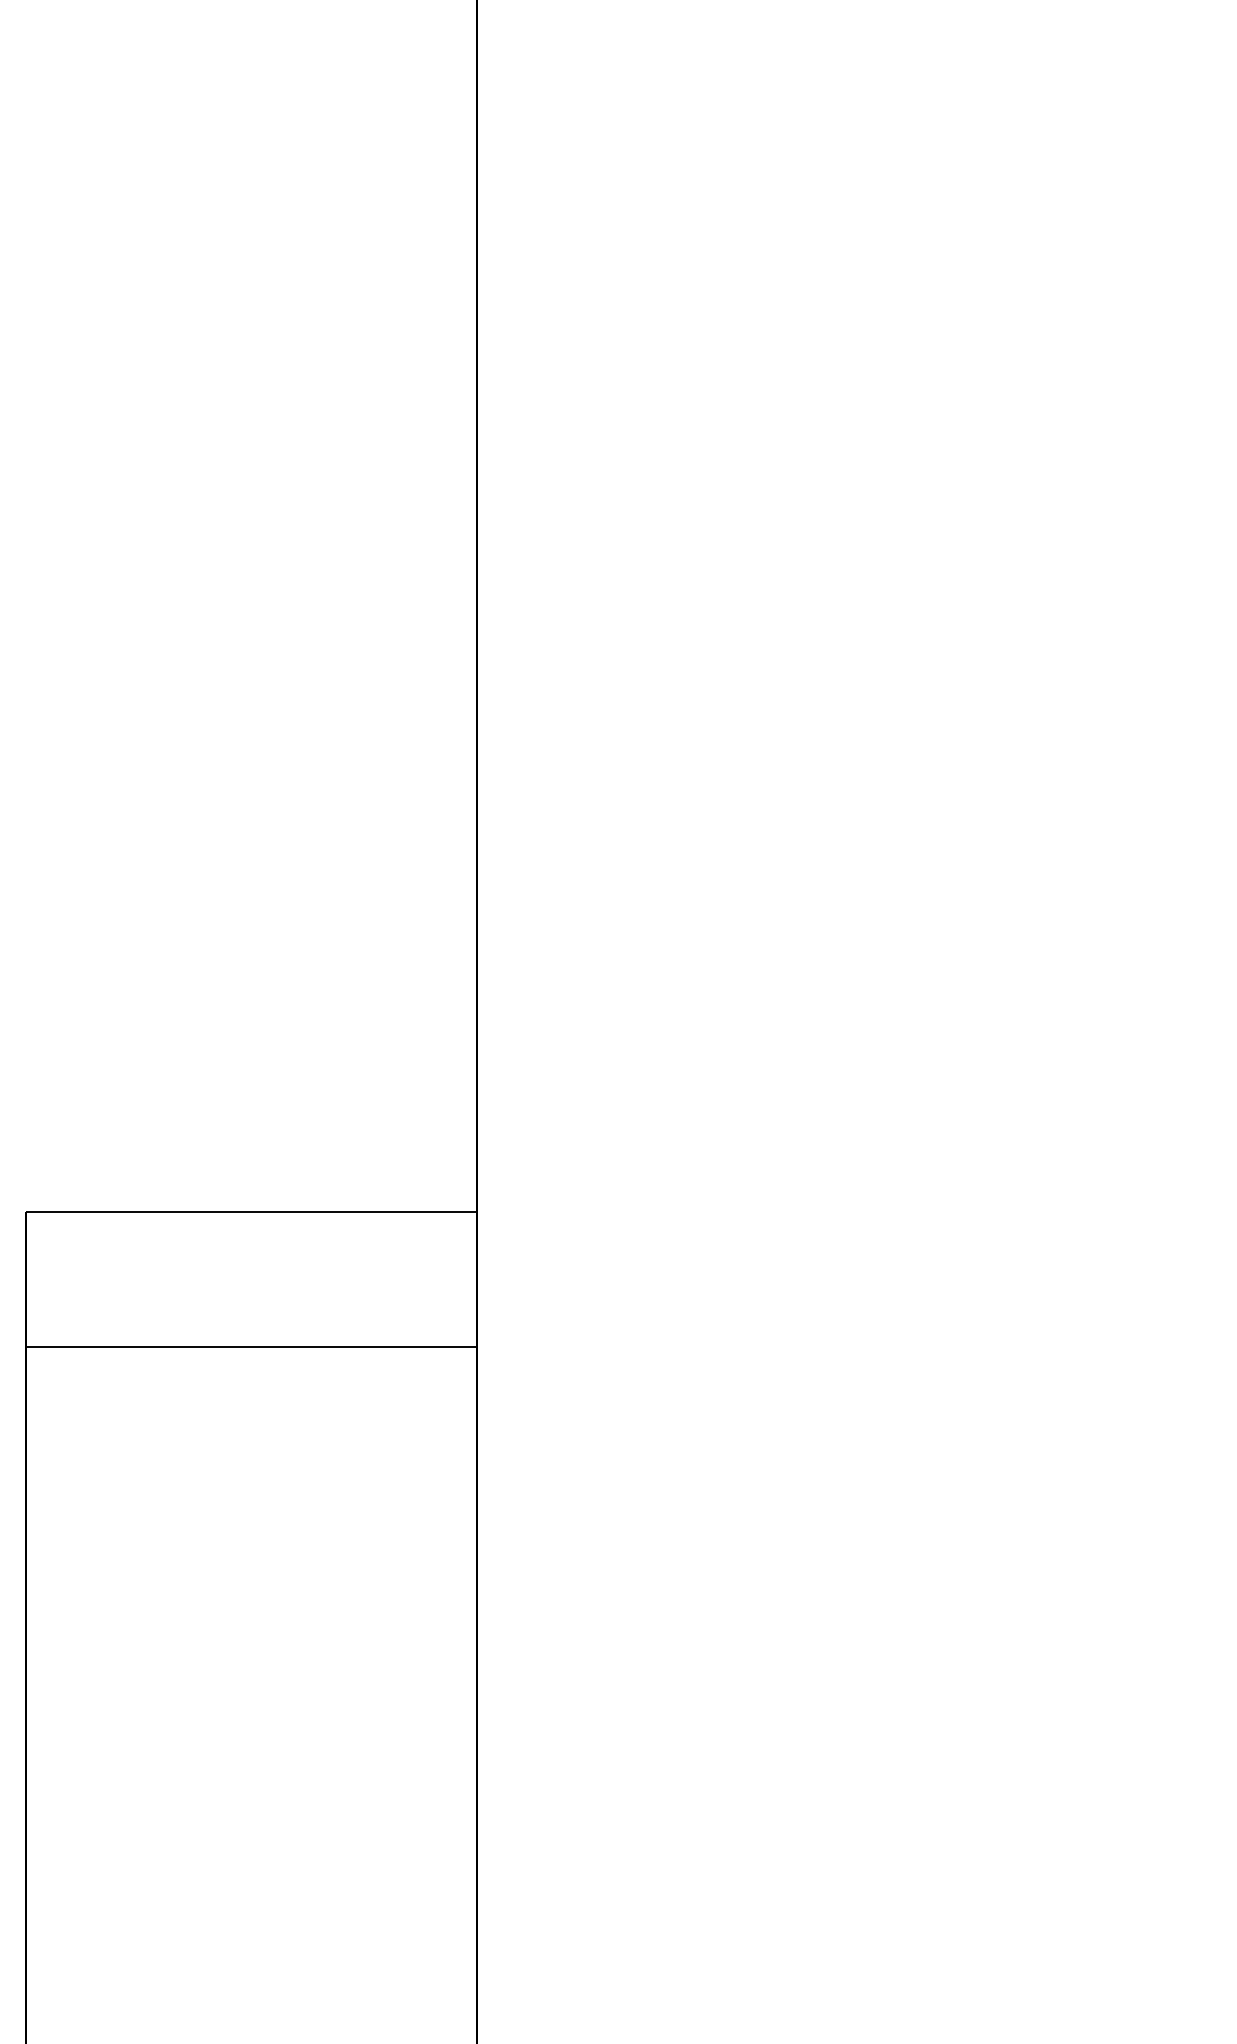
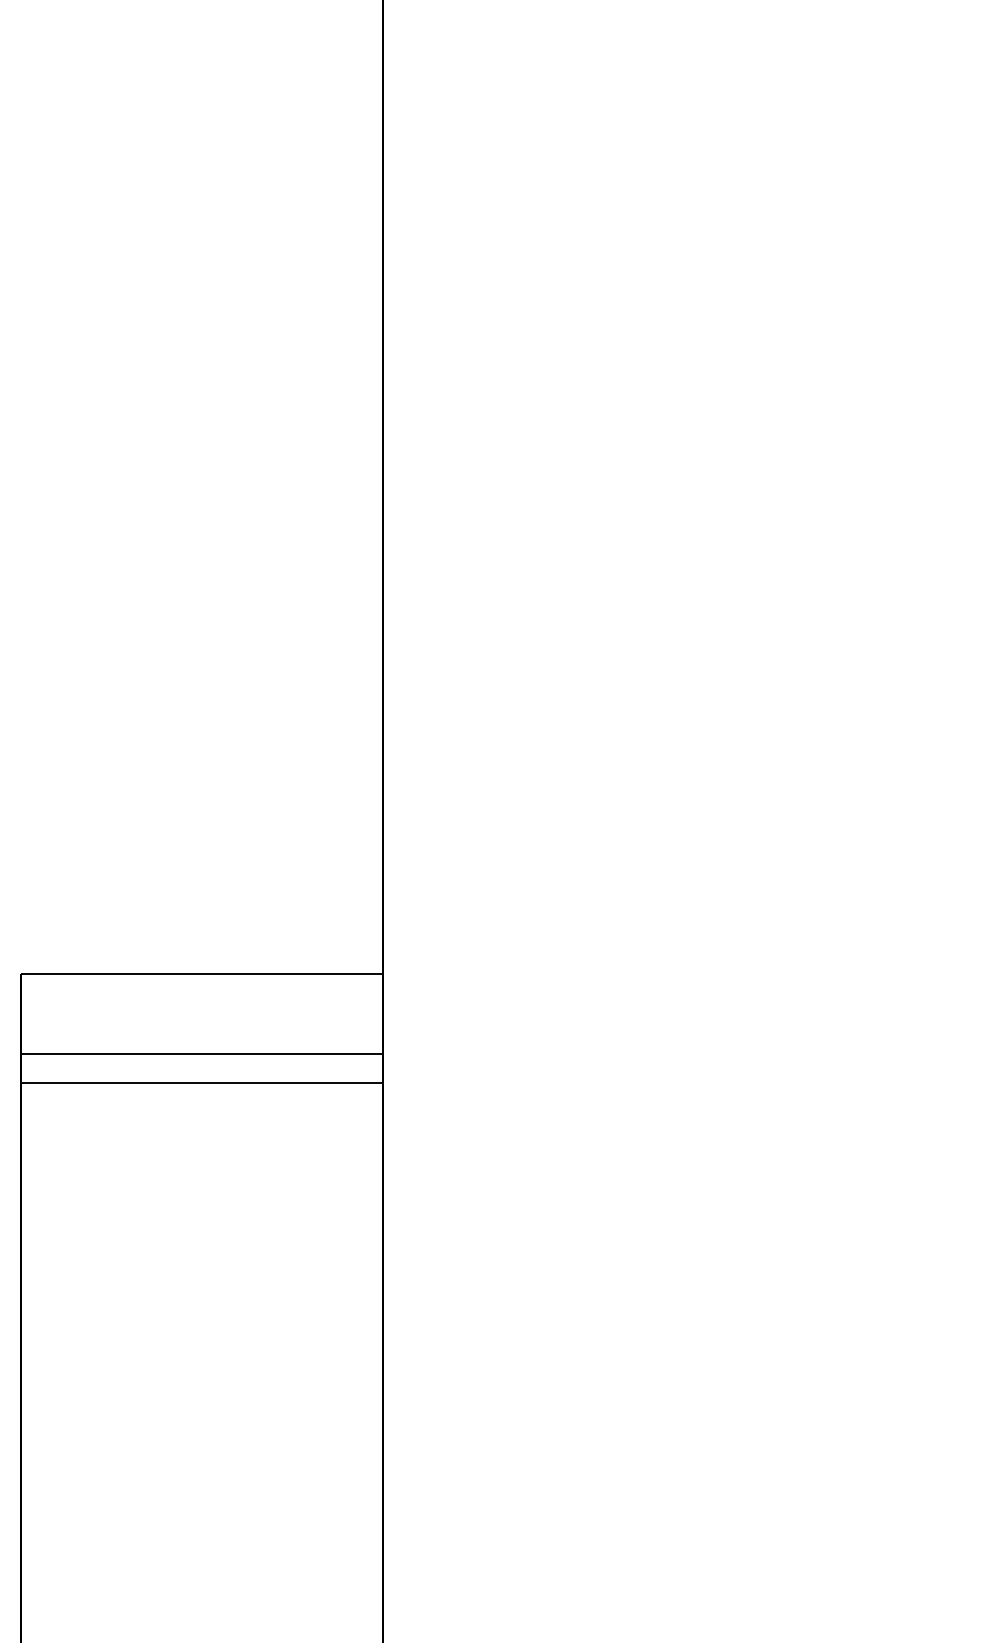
line: (250, 1311) -> (201, 1054), added

